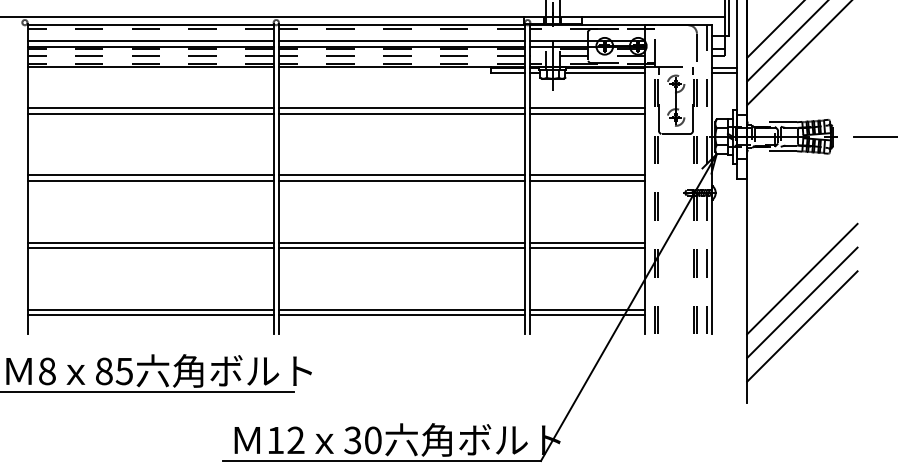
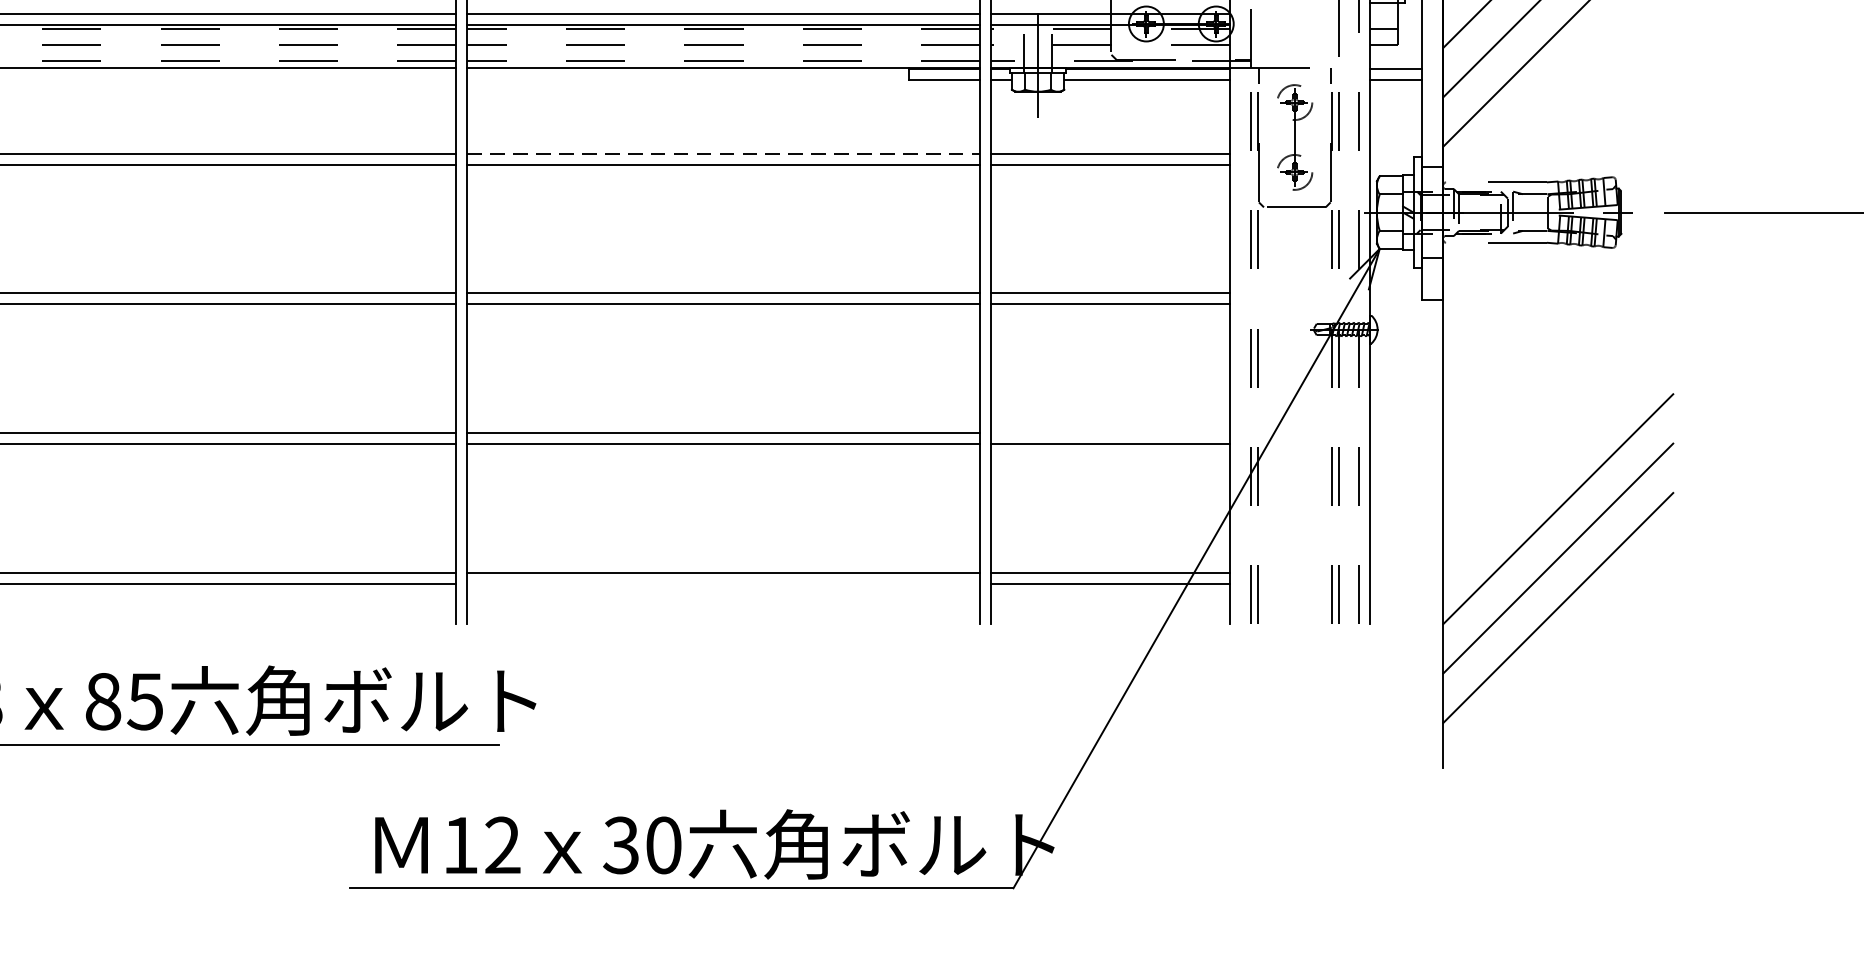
line: (402, 108) -> (724, 153), solid -> dashed
line: (587, 242) -> (1110, 432), removed
line: (401, 314) -> (722, 582), removed

